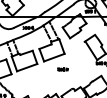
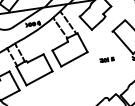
part: (62, 69) -> (106, 59), moved

